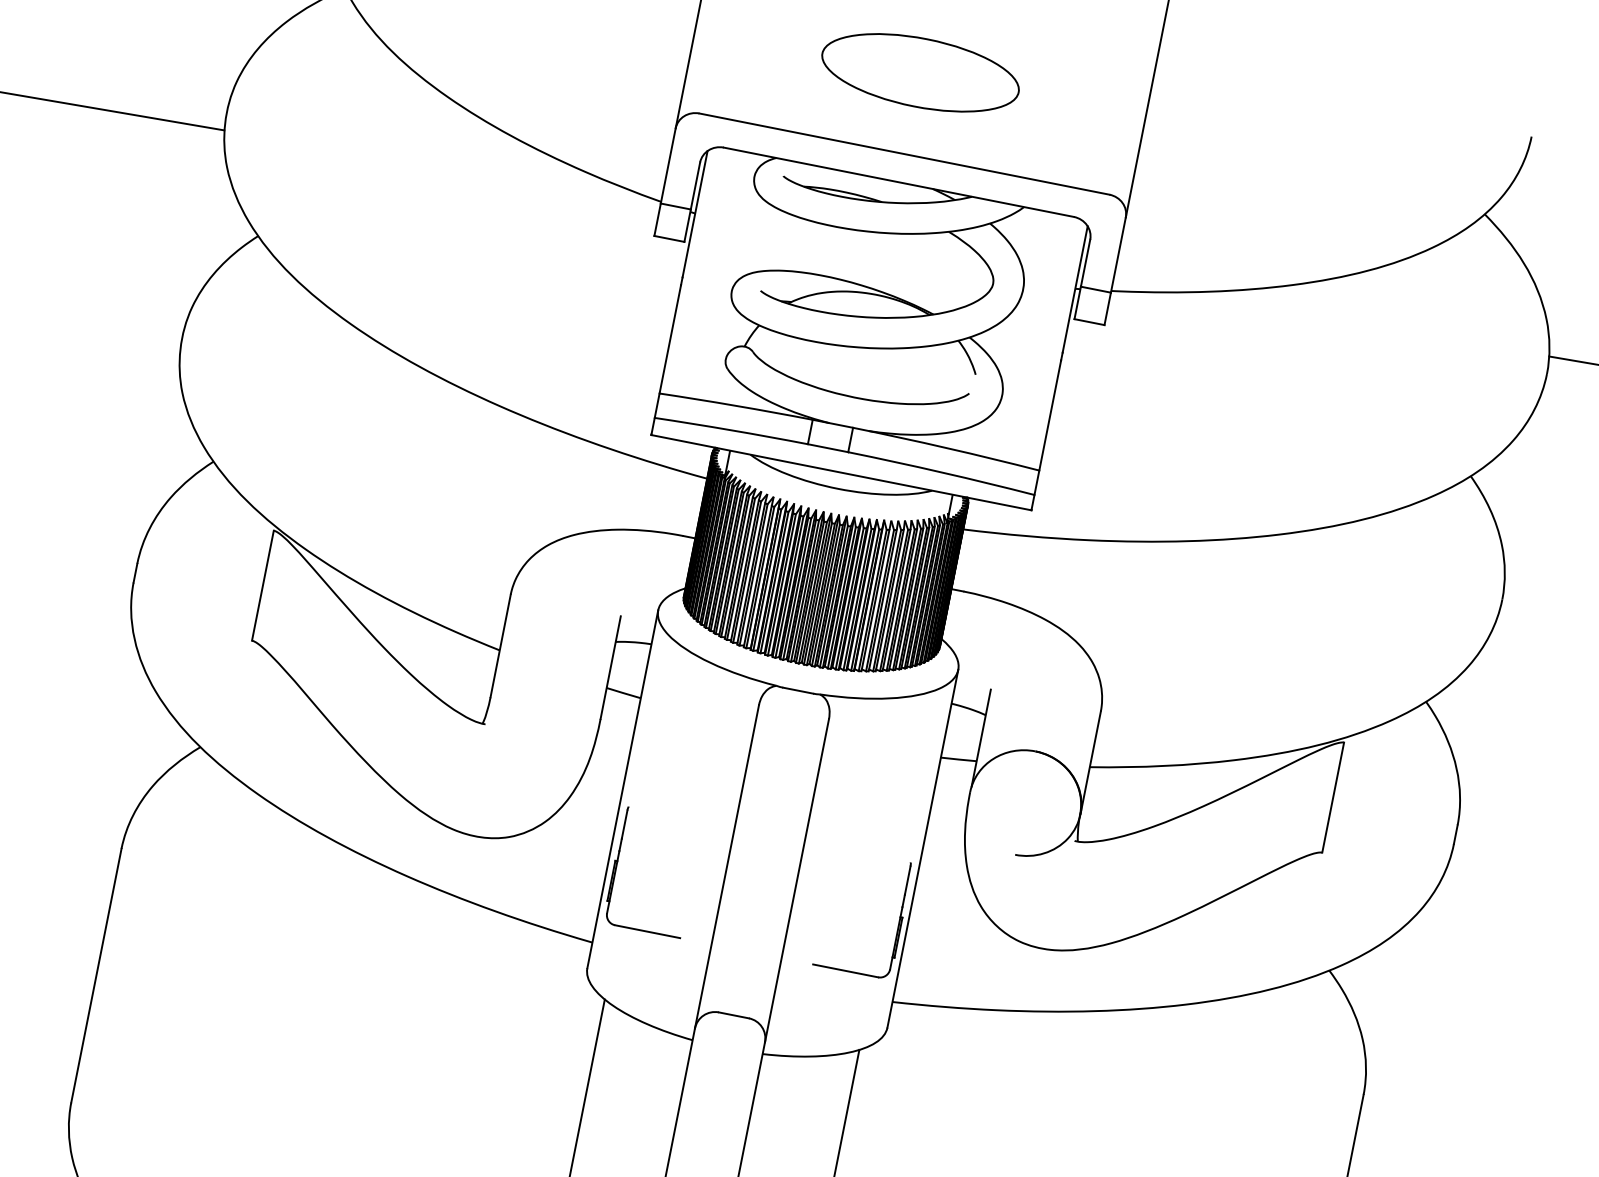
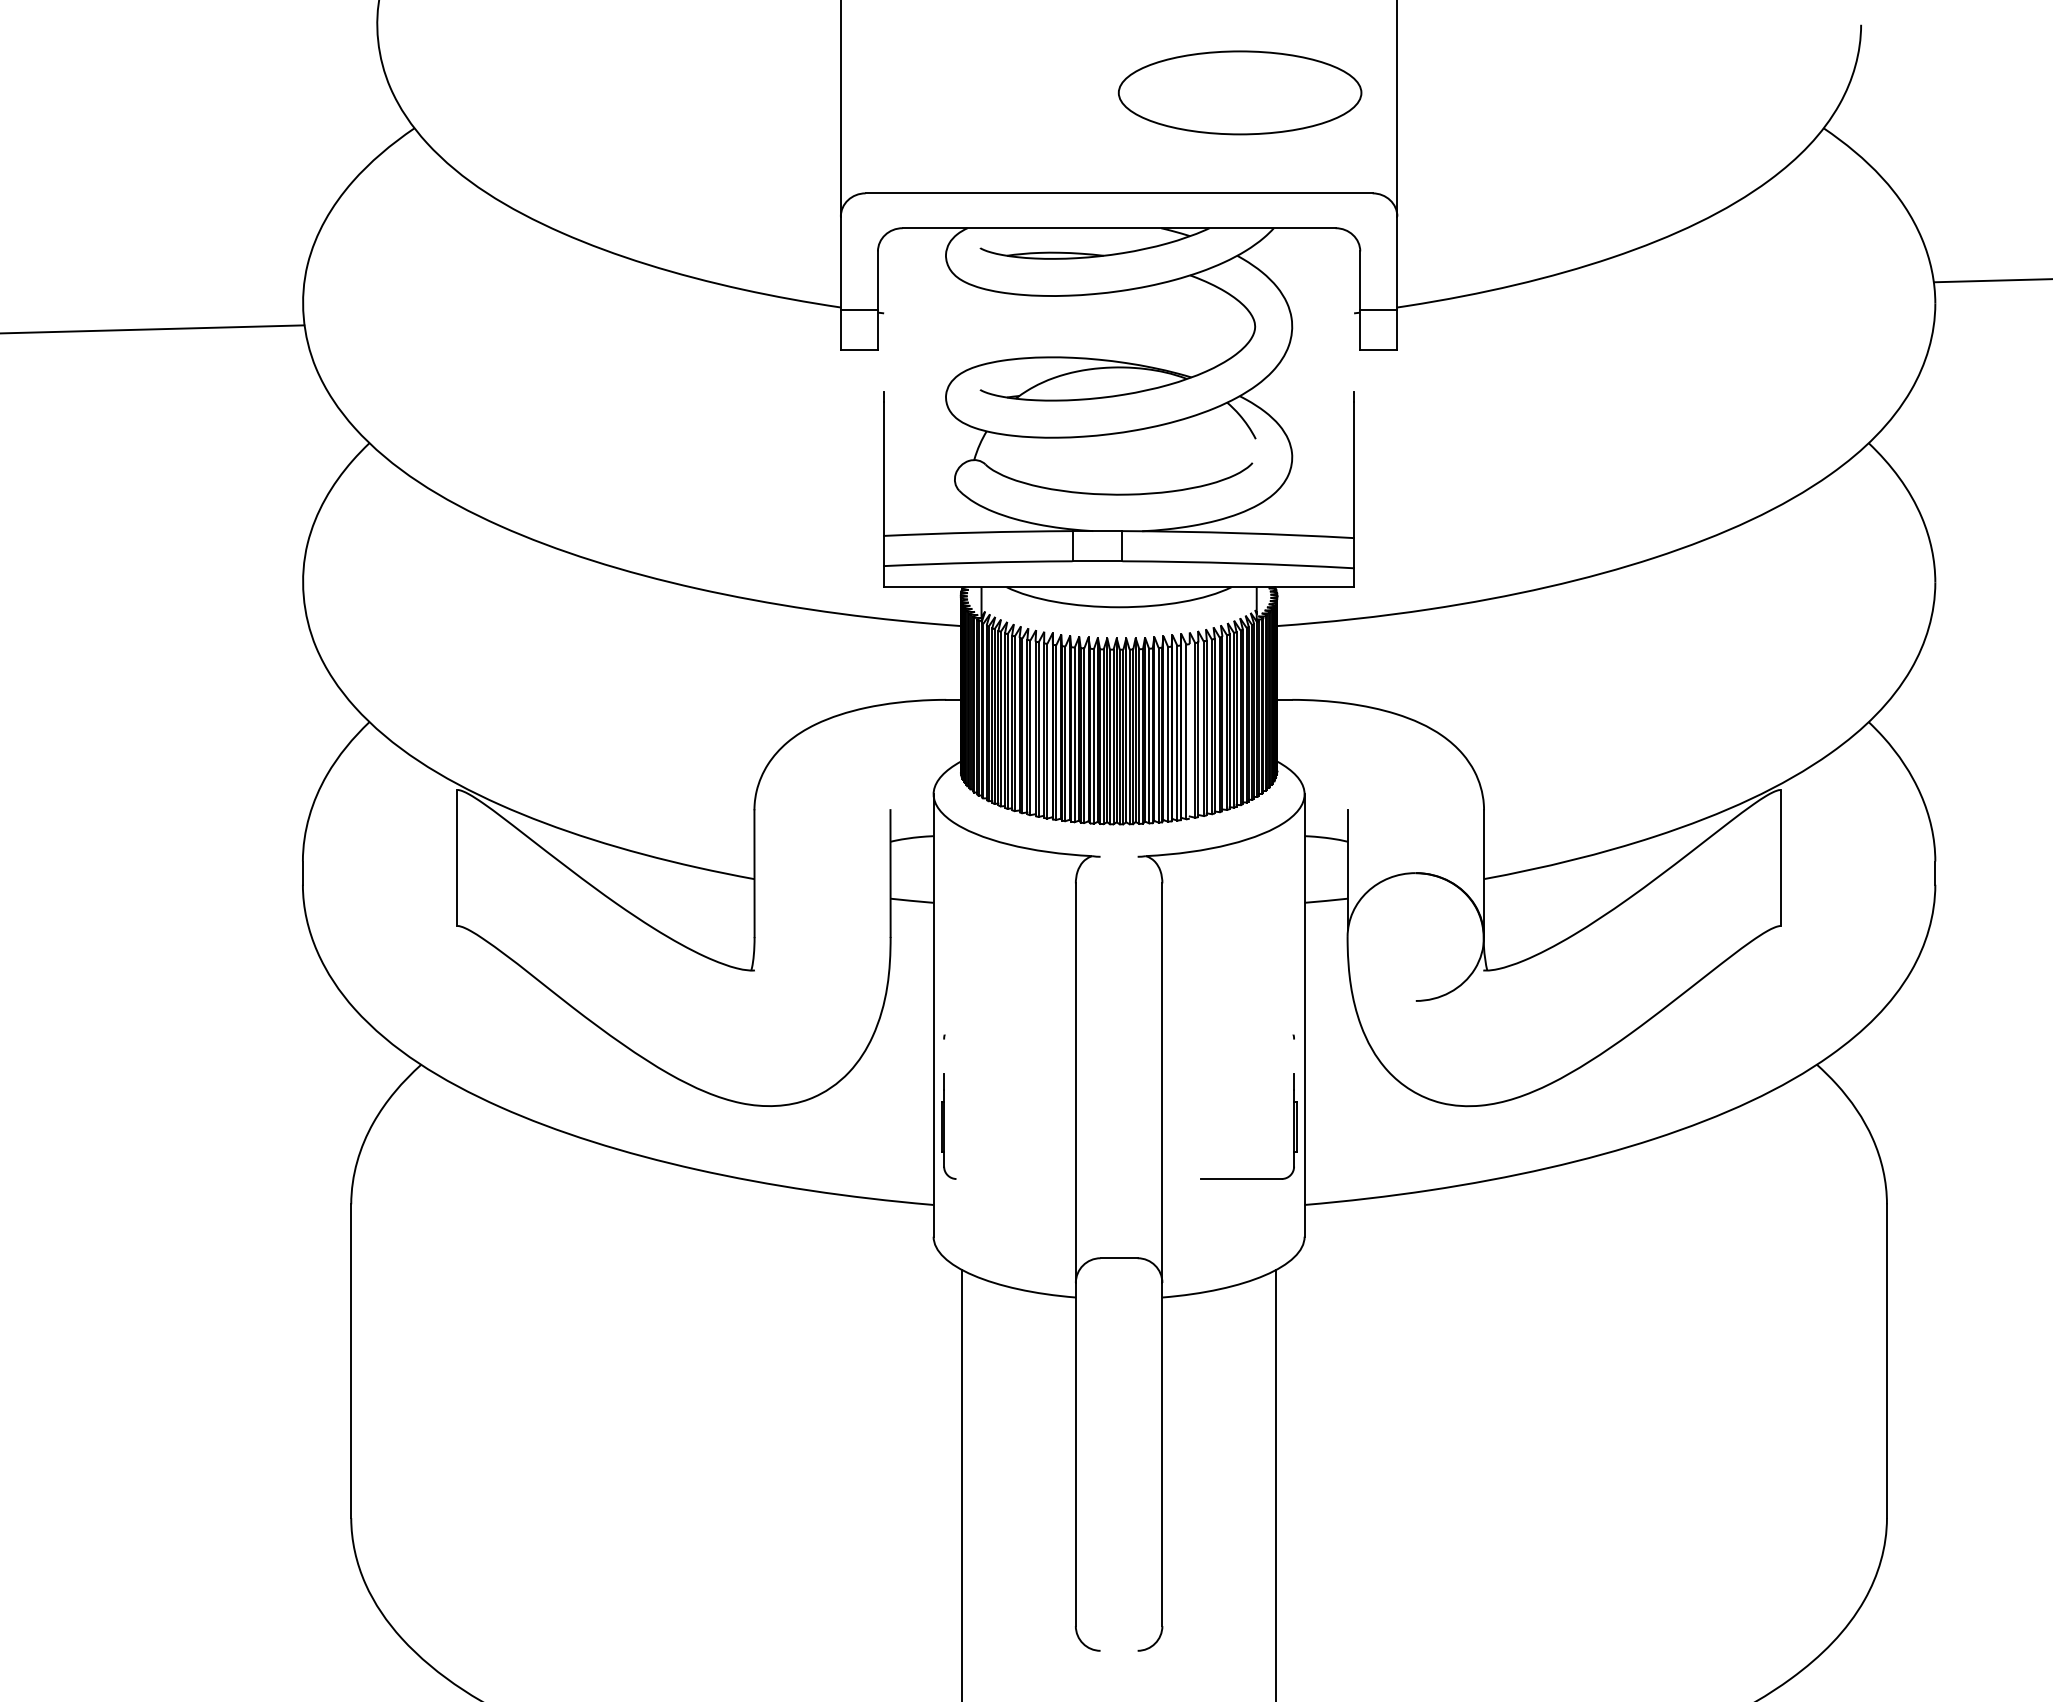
part: (920, 72) -> (1239, 92), moved
line: (695, 214) -> (884, 314), removed
line: (1075, 289) -> (1354, 314), removed
line: (875, 600) -> (1189, 731), removed
line: (797, 690) -> (1118, 856), removed
line: (625, 824) -> (944, 1056), removed
line: (908, 880) -> (1294, 1056), removed
line: (647, 932) -> (996, 1179), removed

